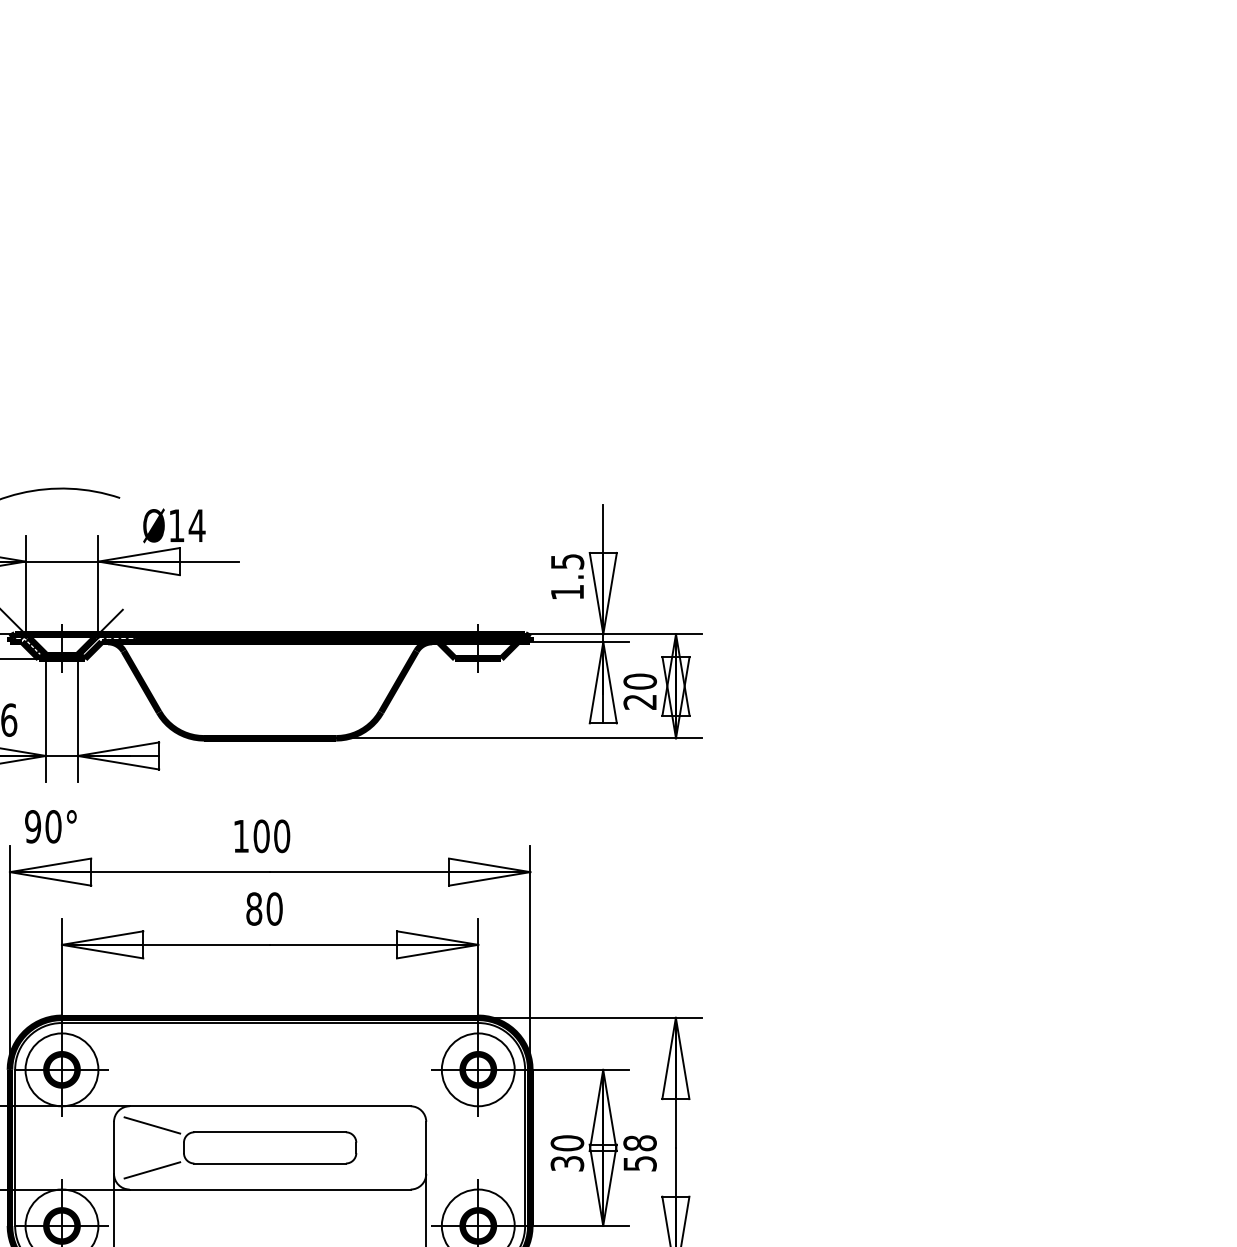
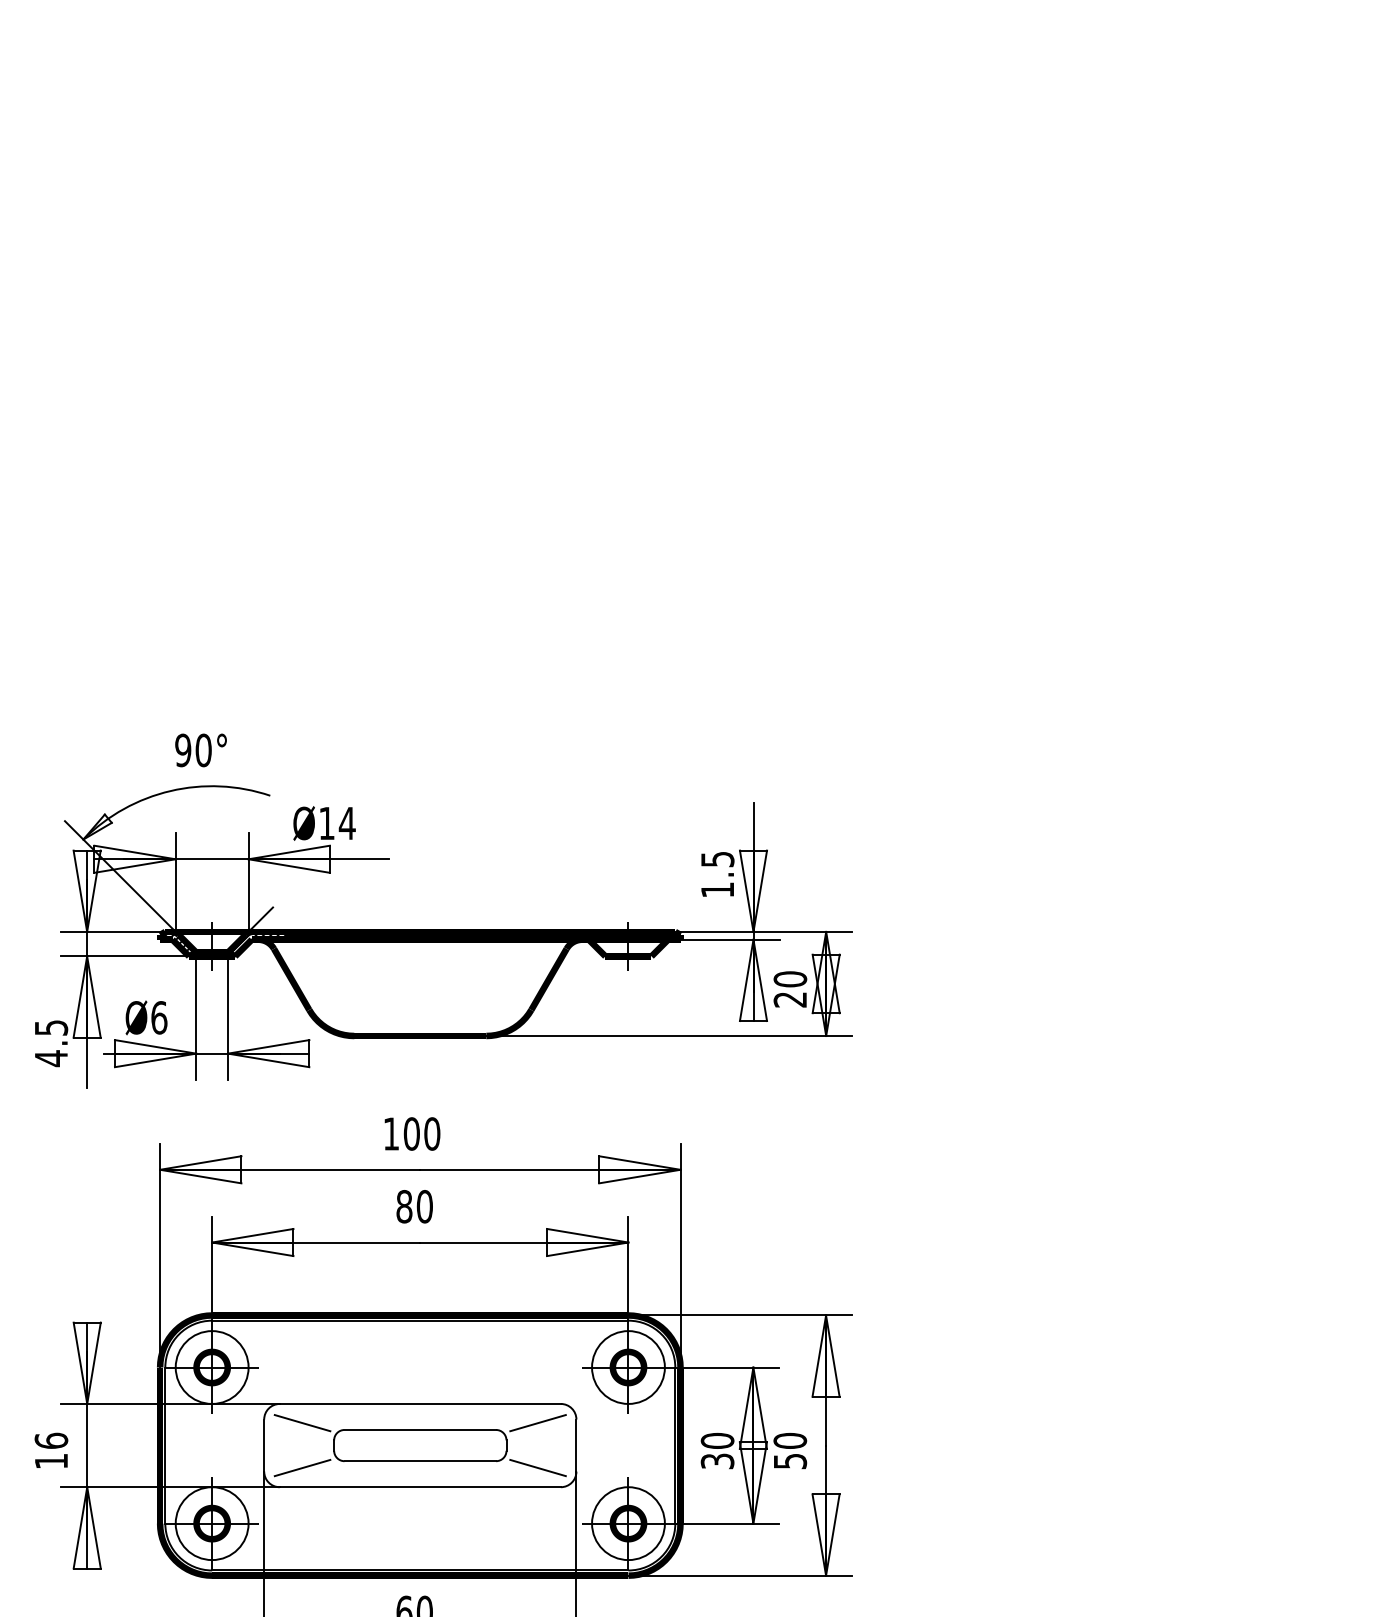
text: (50, 826) -> (200, 750), moved
line: (387, 1125) -> (537, 1423), added
text: (640, 1142) -> (790, 1440), 58 -> 50
line: (387, 1169) -> (537, 1467), added

